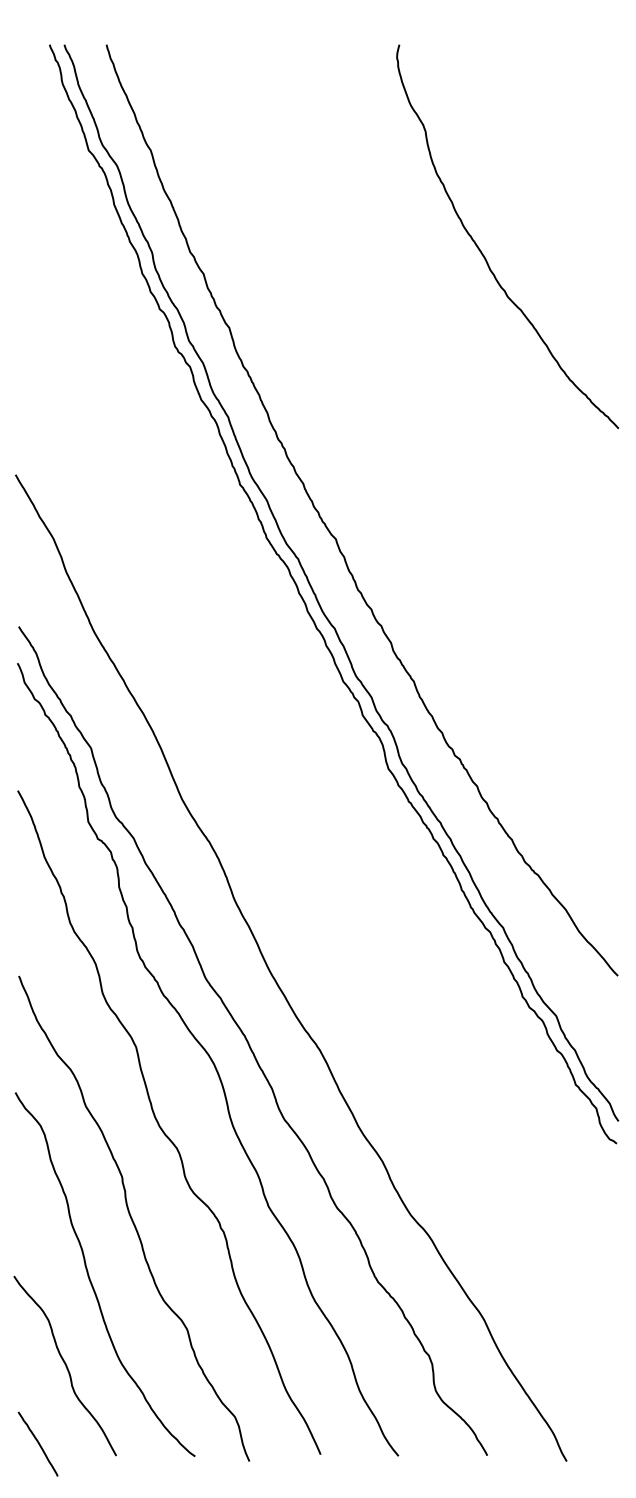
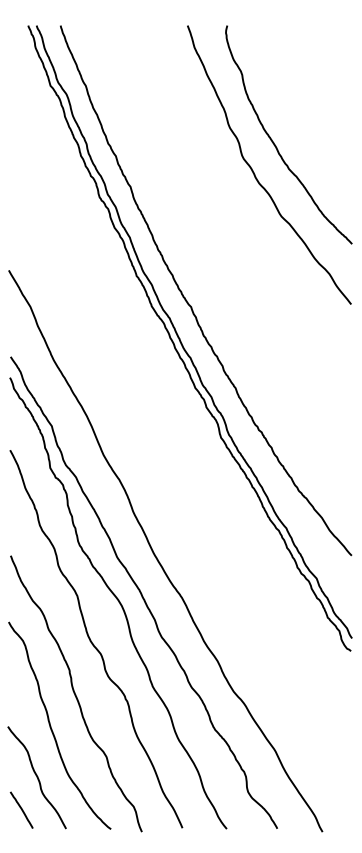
curve: (447, 302) -> (254, 172), added
line: (37, 1442) -> (21, 809), moved

